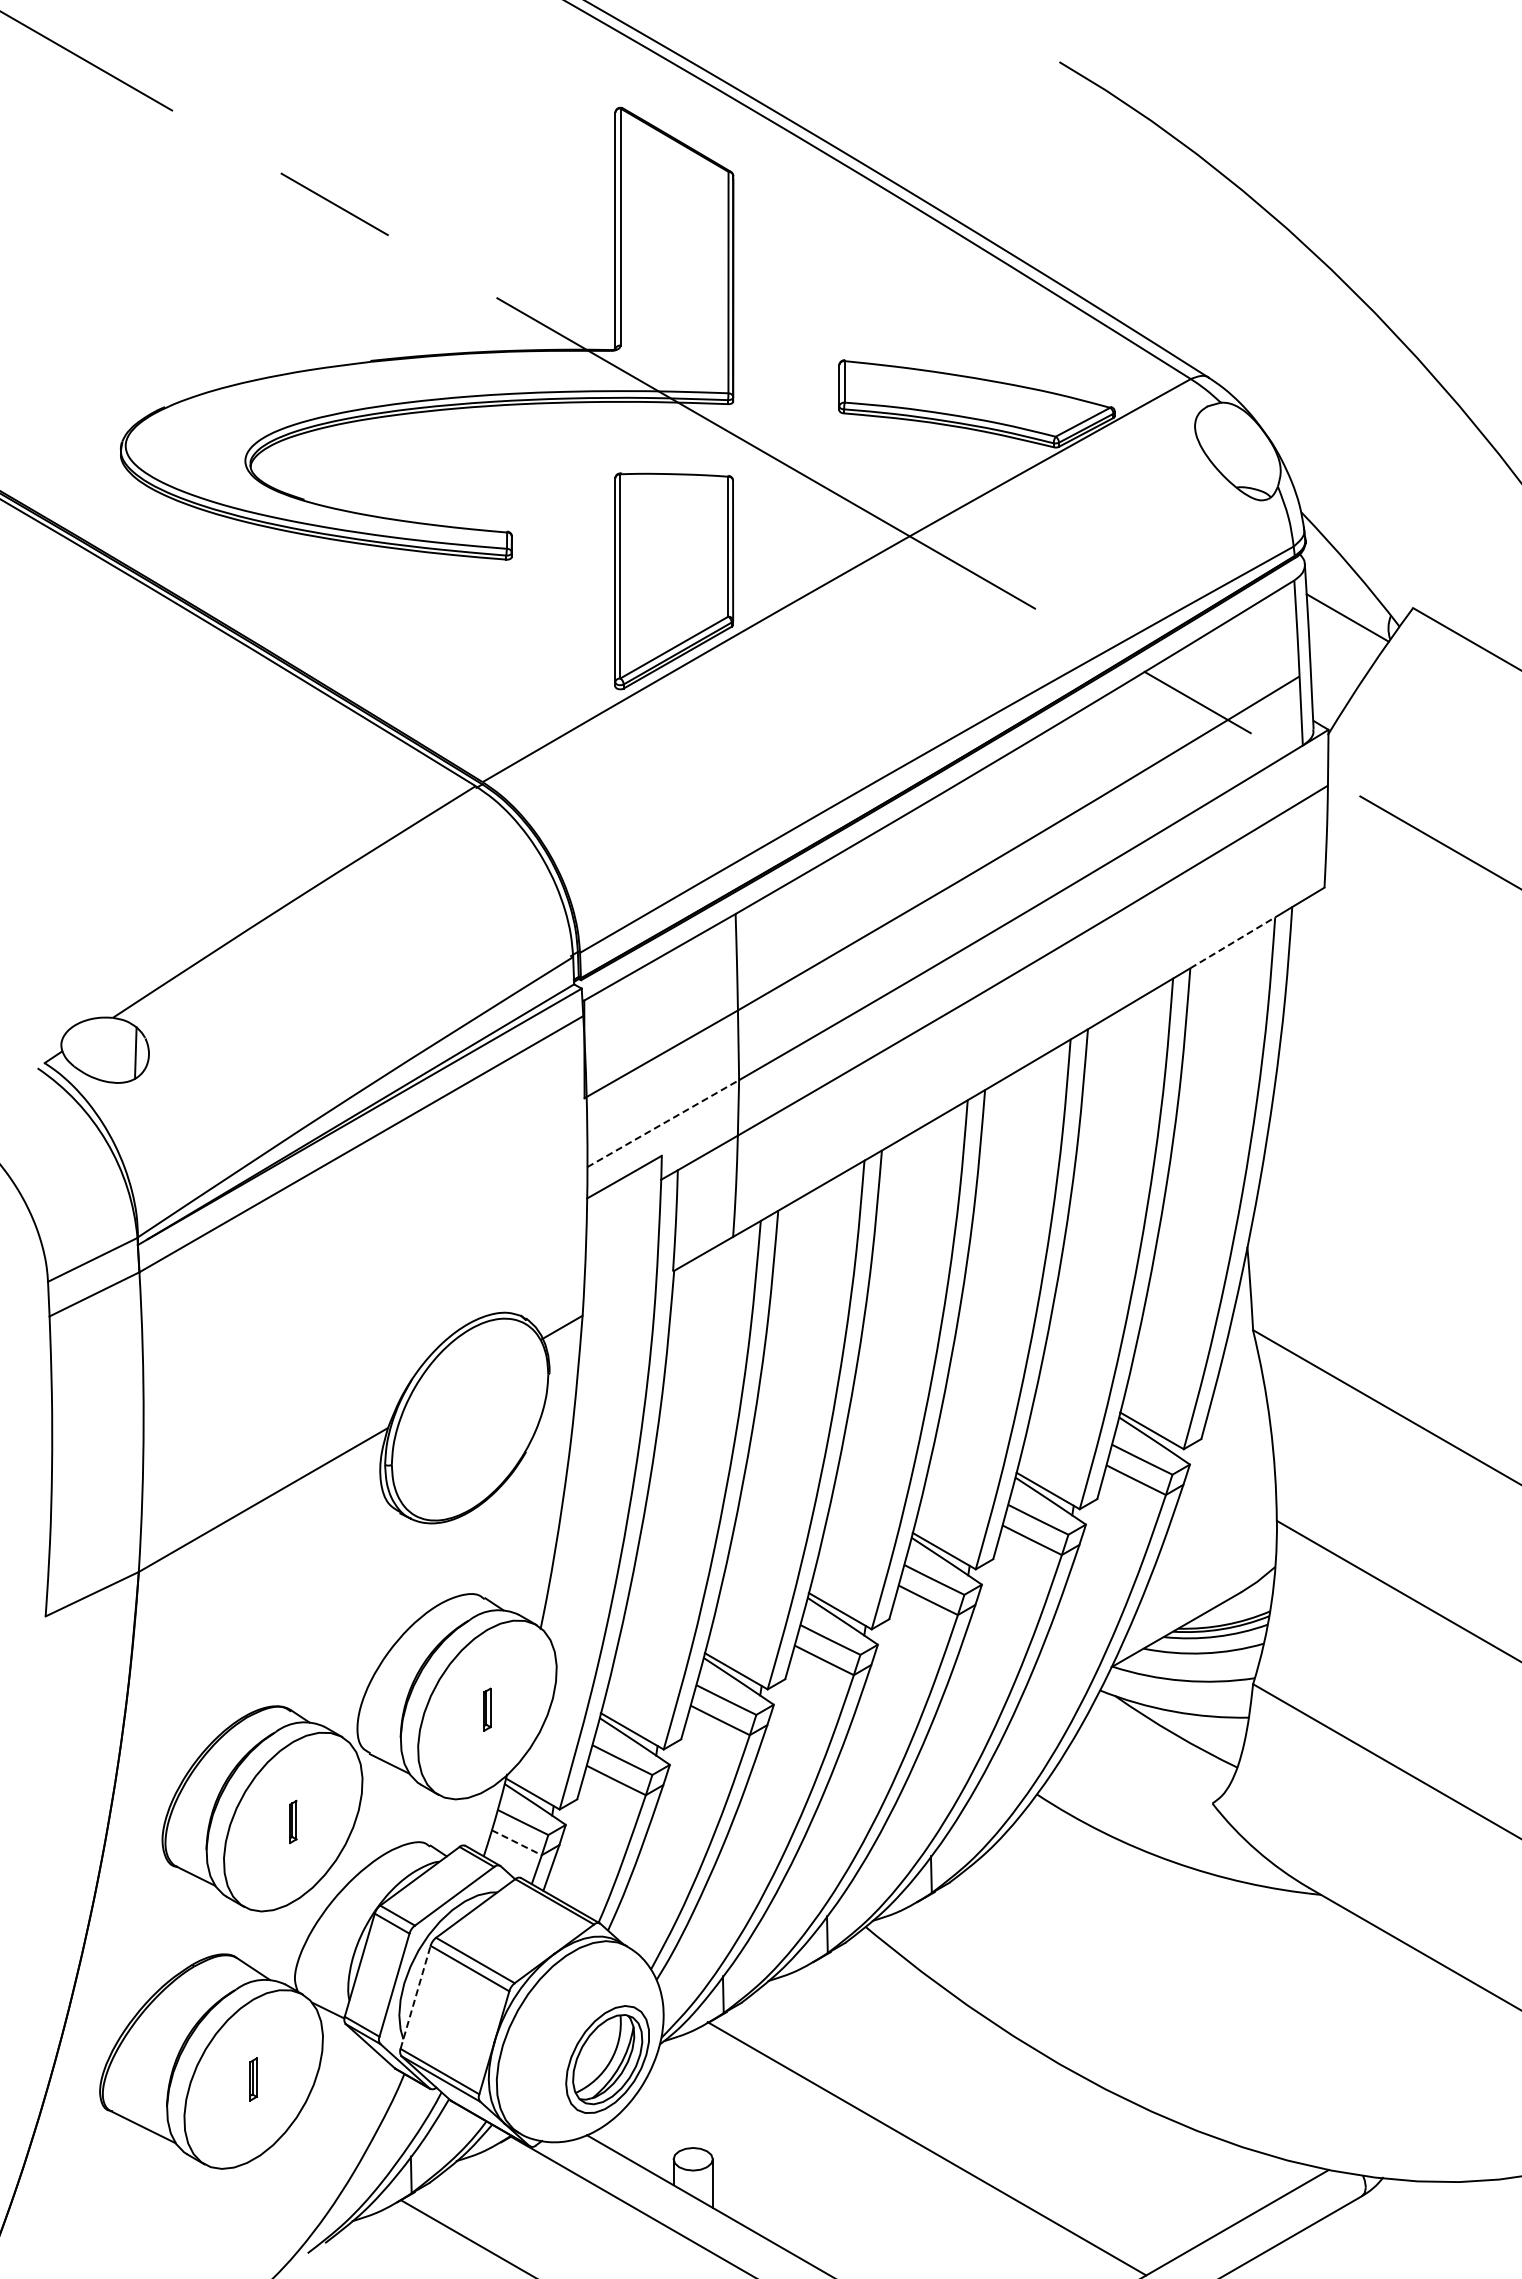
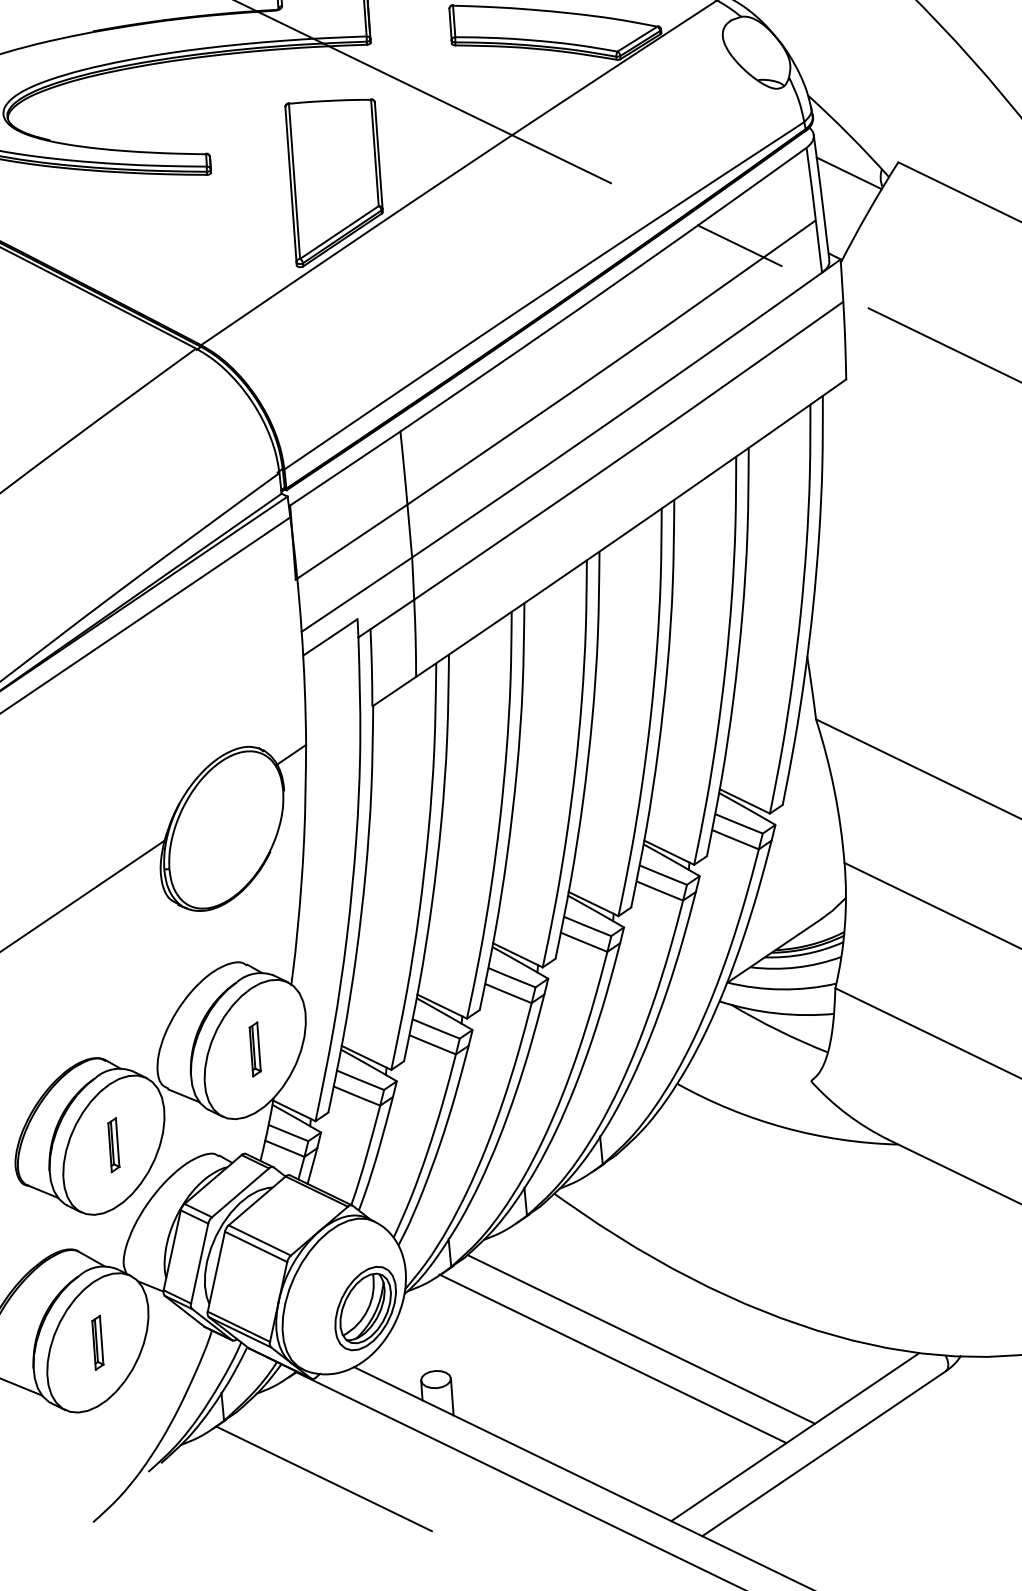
line: (1233, 942) -> (780, 426), dashed -> solid
line: (663, 1123) -> (357, 594), dashed -> solid
part: (487, 1709) -> (255, 1049), size x1.67
part: (293, 1821) -> (114, 1144), size x1.67
line: (516, 1842) -> (284, 1148), dashed -> solid
line: (415, 1997) -> (216, 1271), dashed -> solid
part: (253, 2079) -> (97, 1342), size x1.67
line: (965, 2125) -> (640, 1339), added

